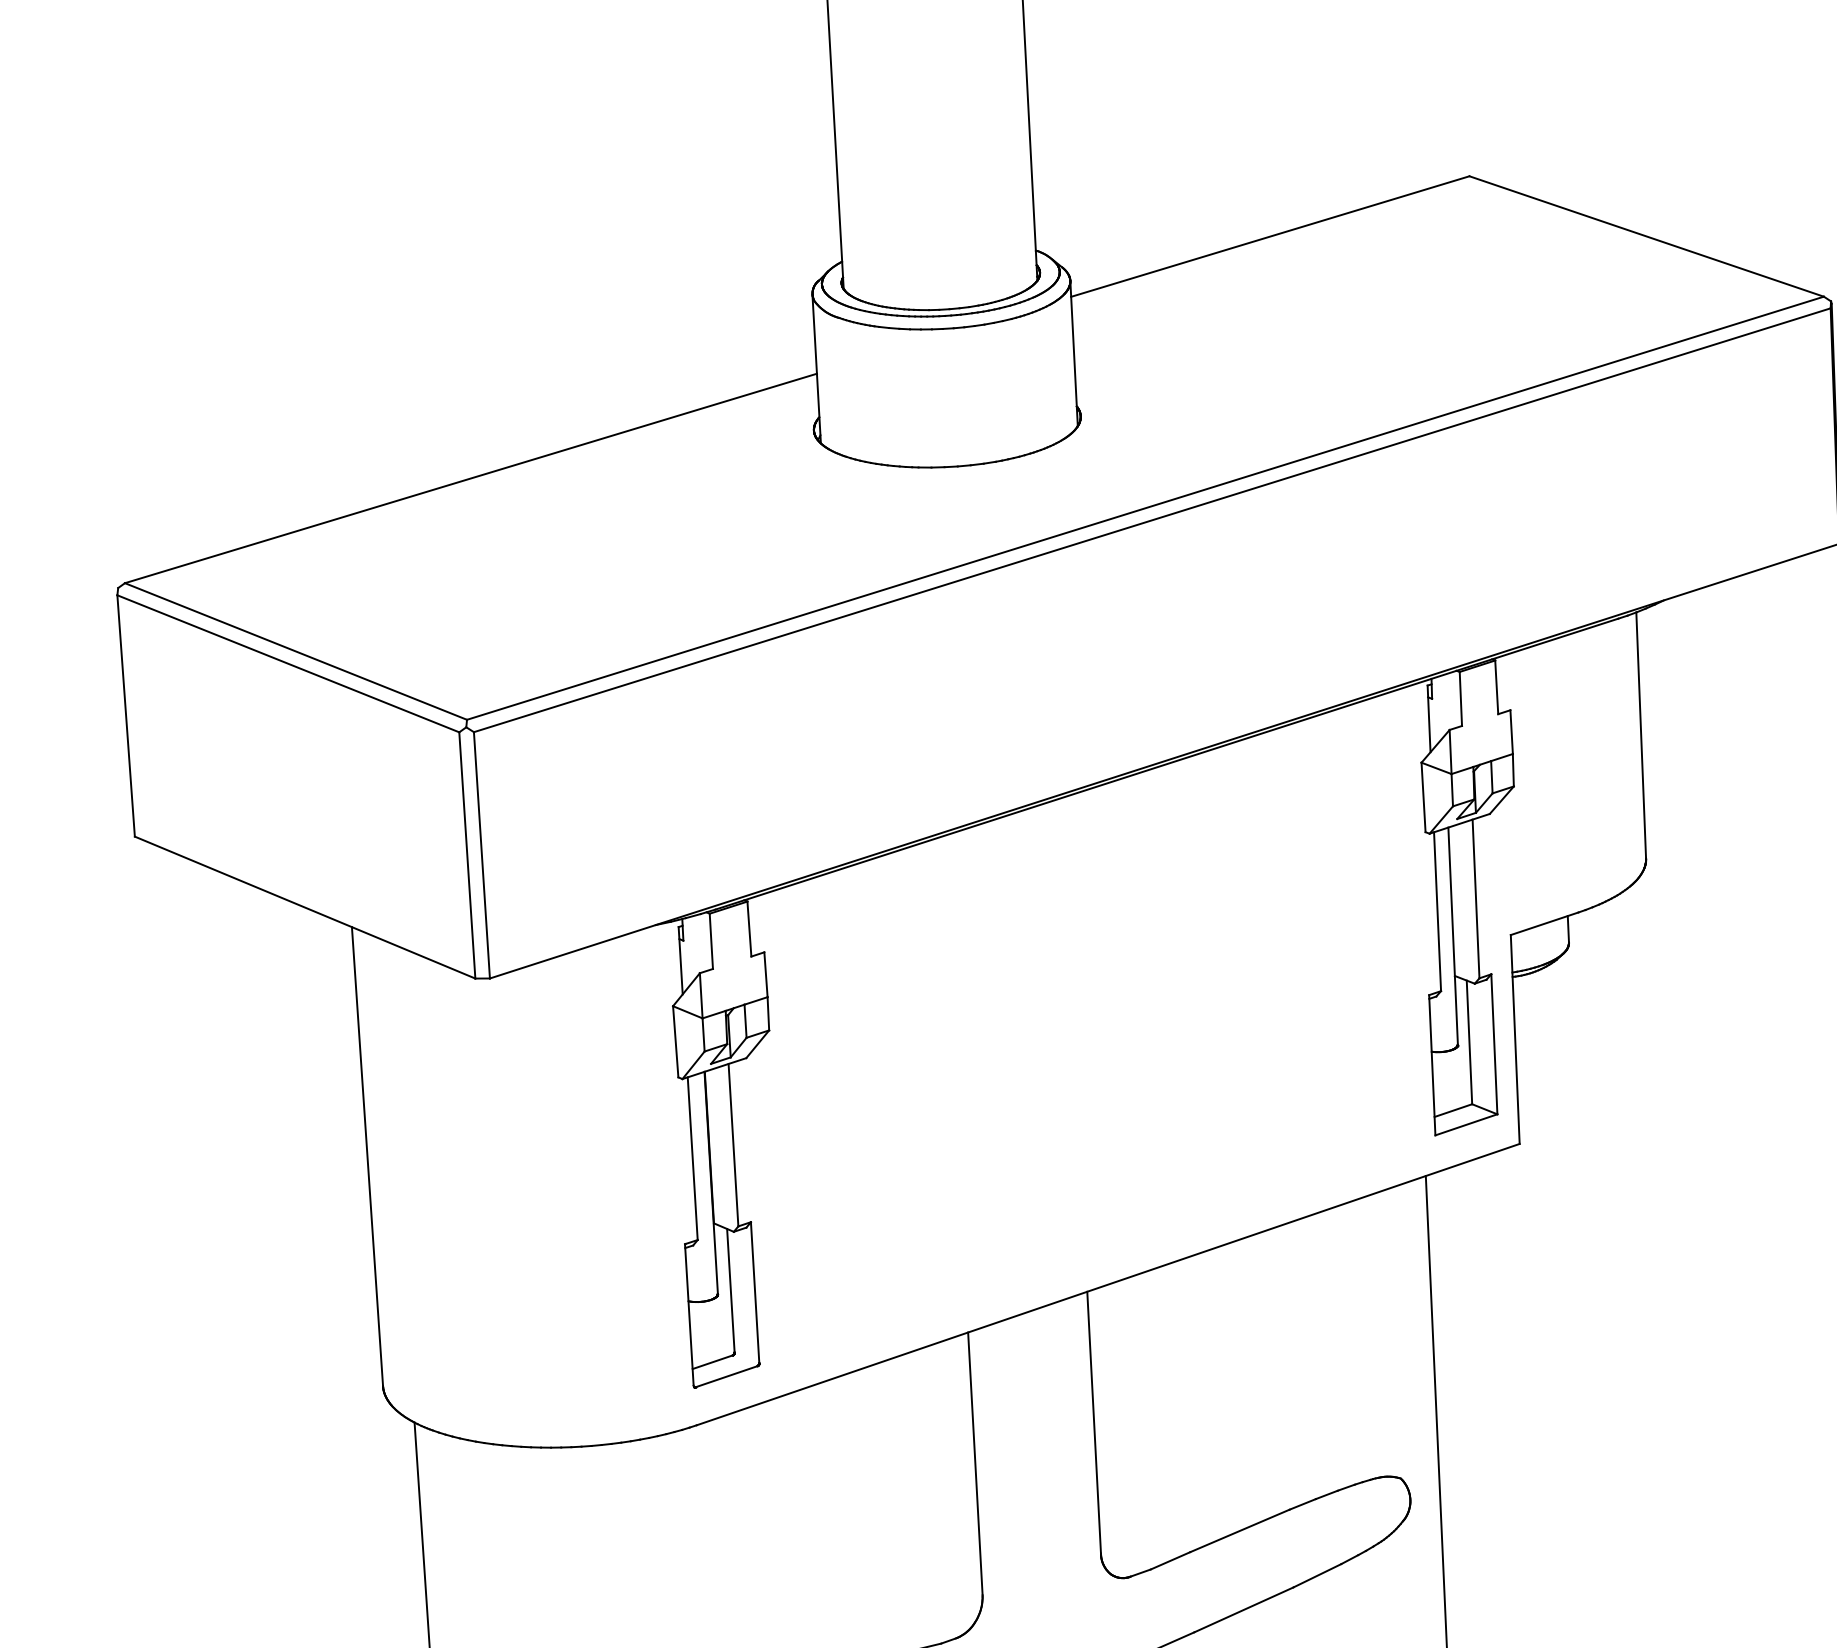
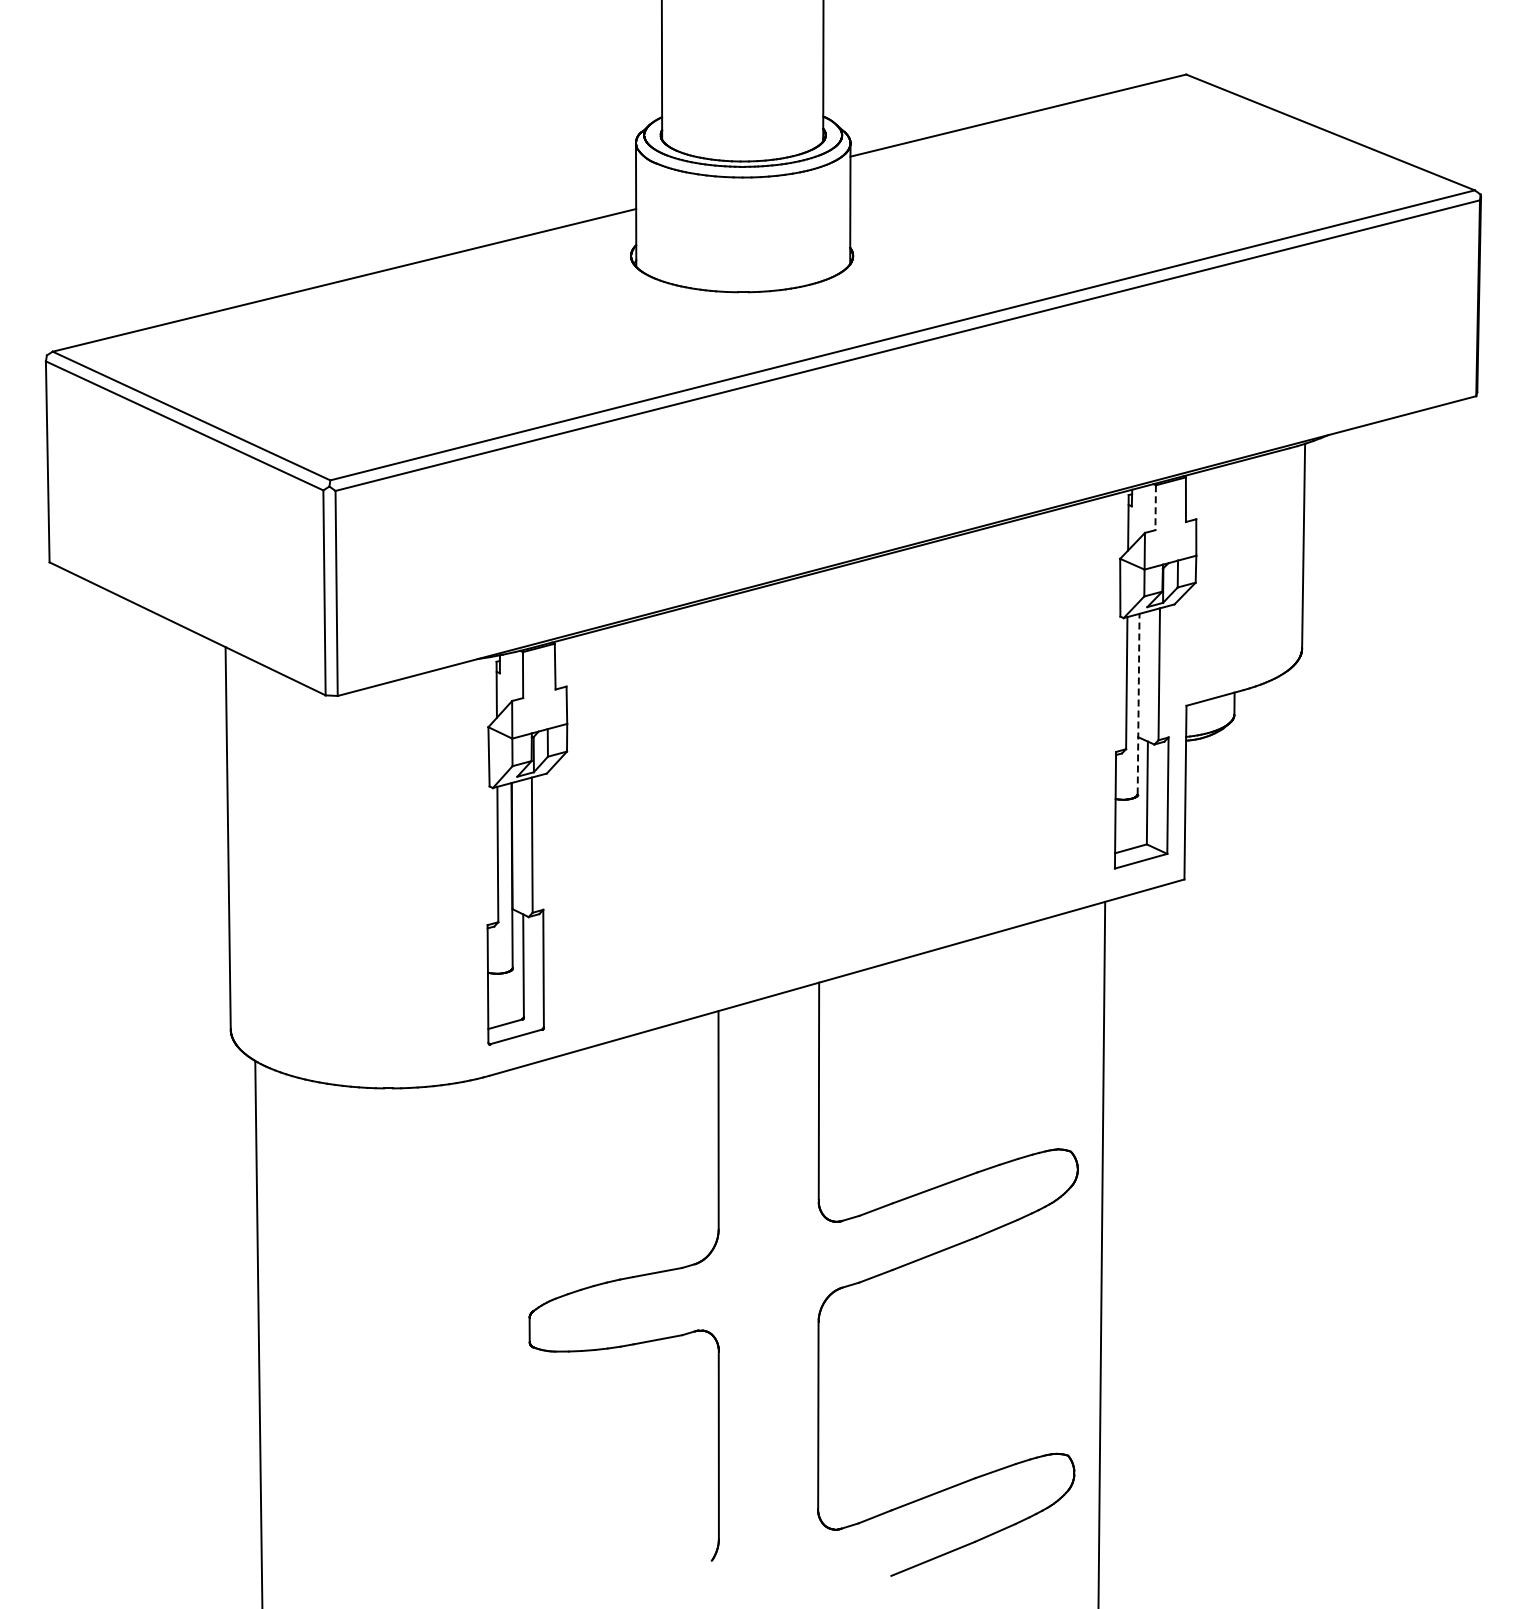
line: (1460, 699) -> (1155, 508), solid -> dashed
line: (1452, 935) -> (1138, 703), solid -> dashed

